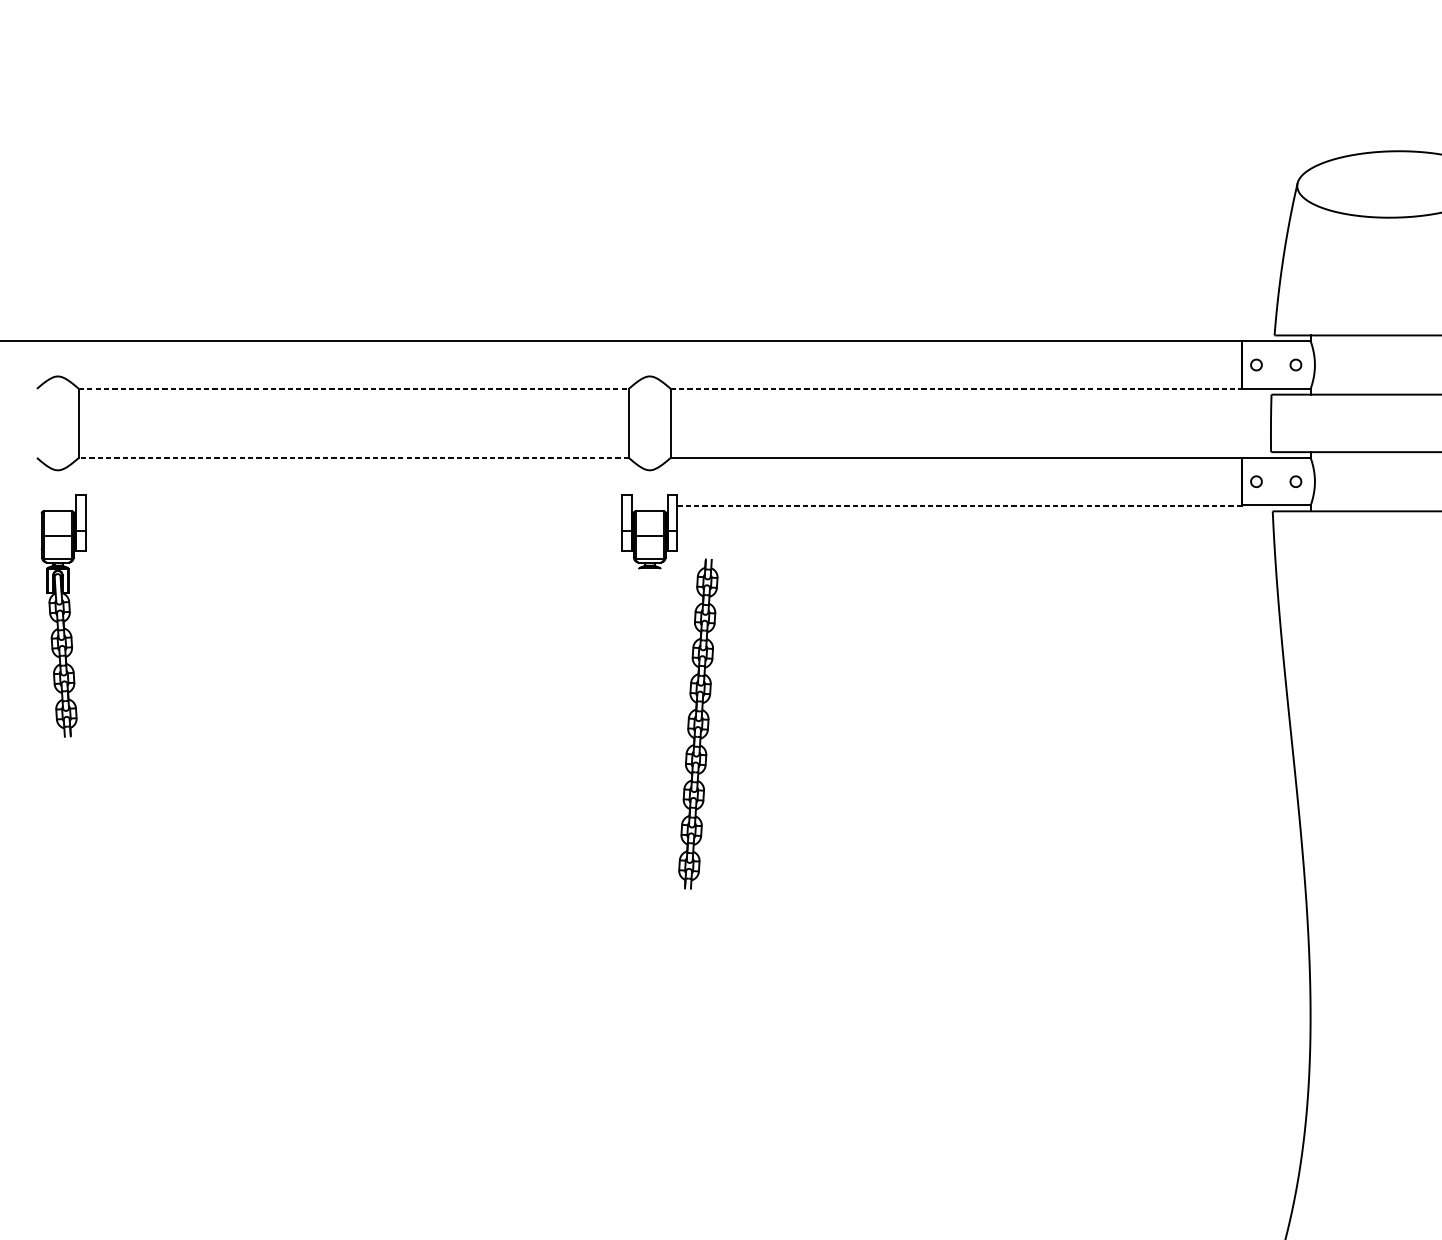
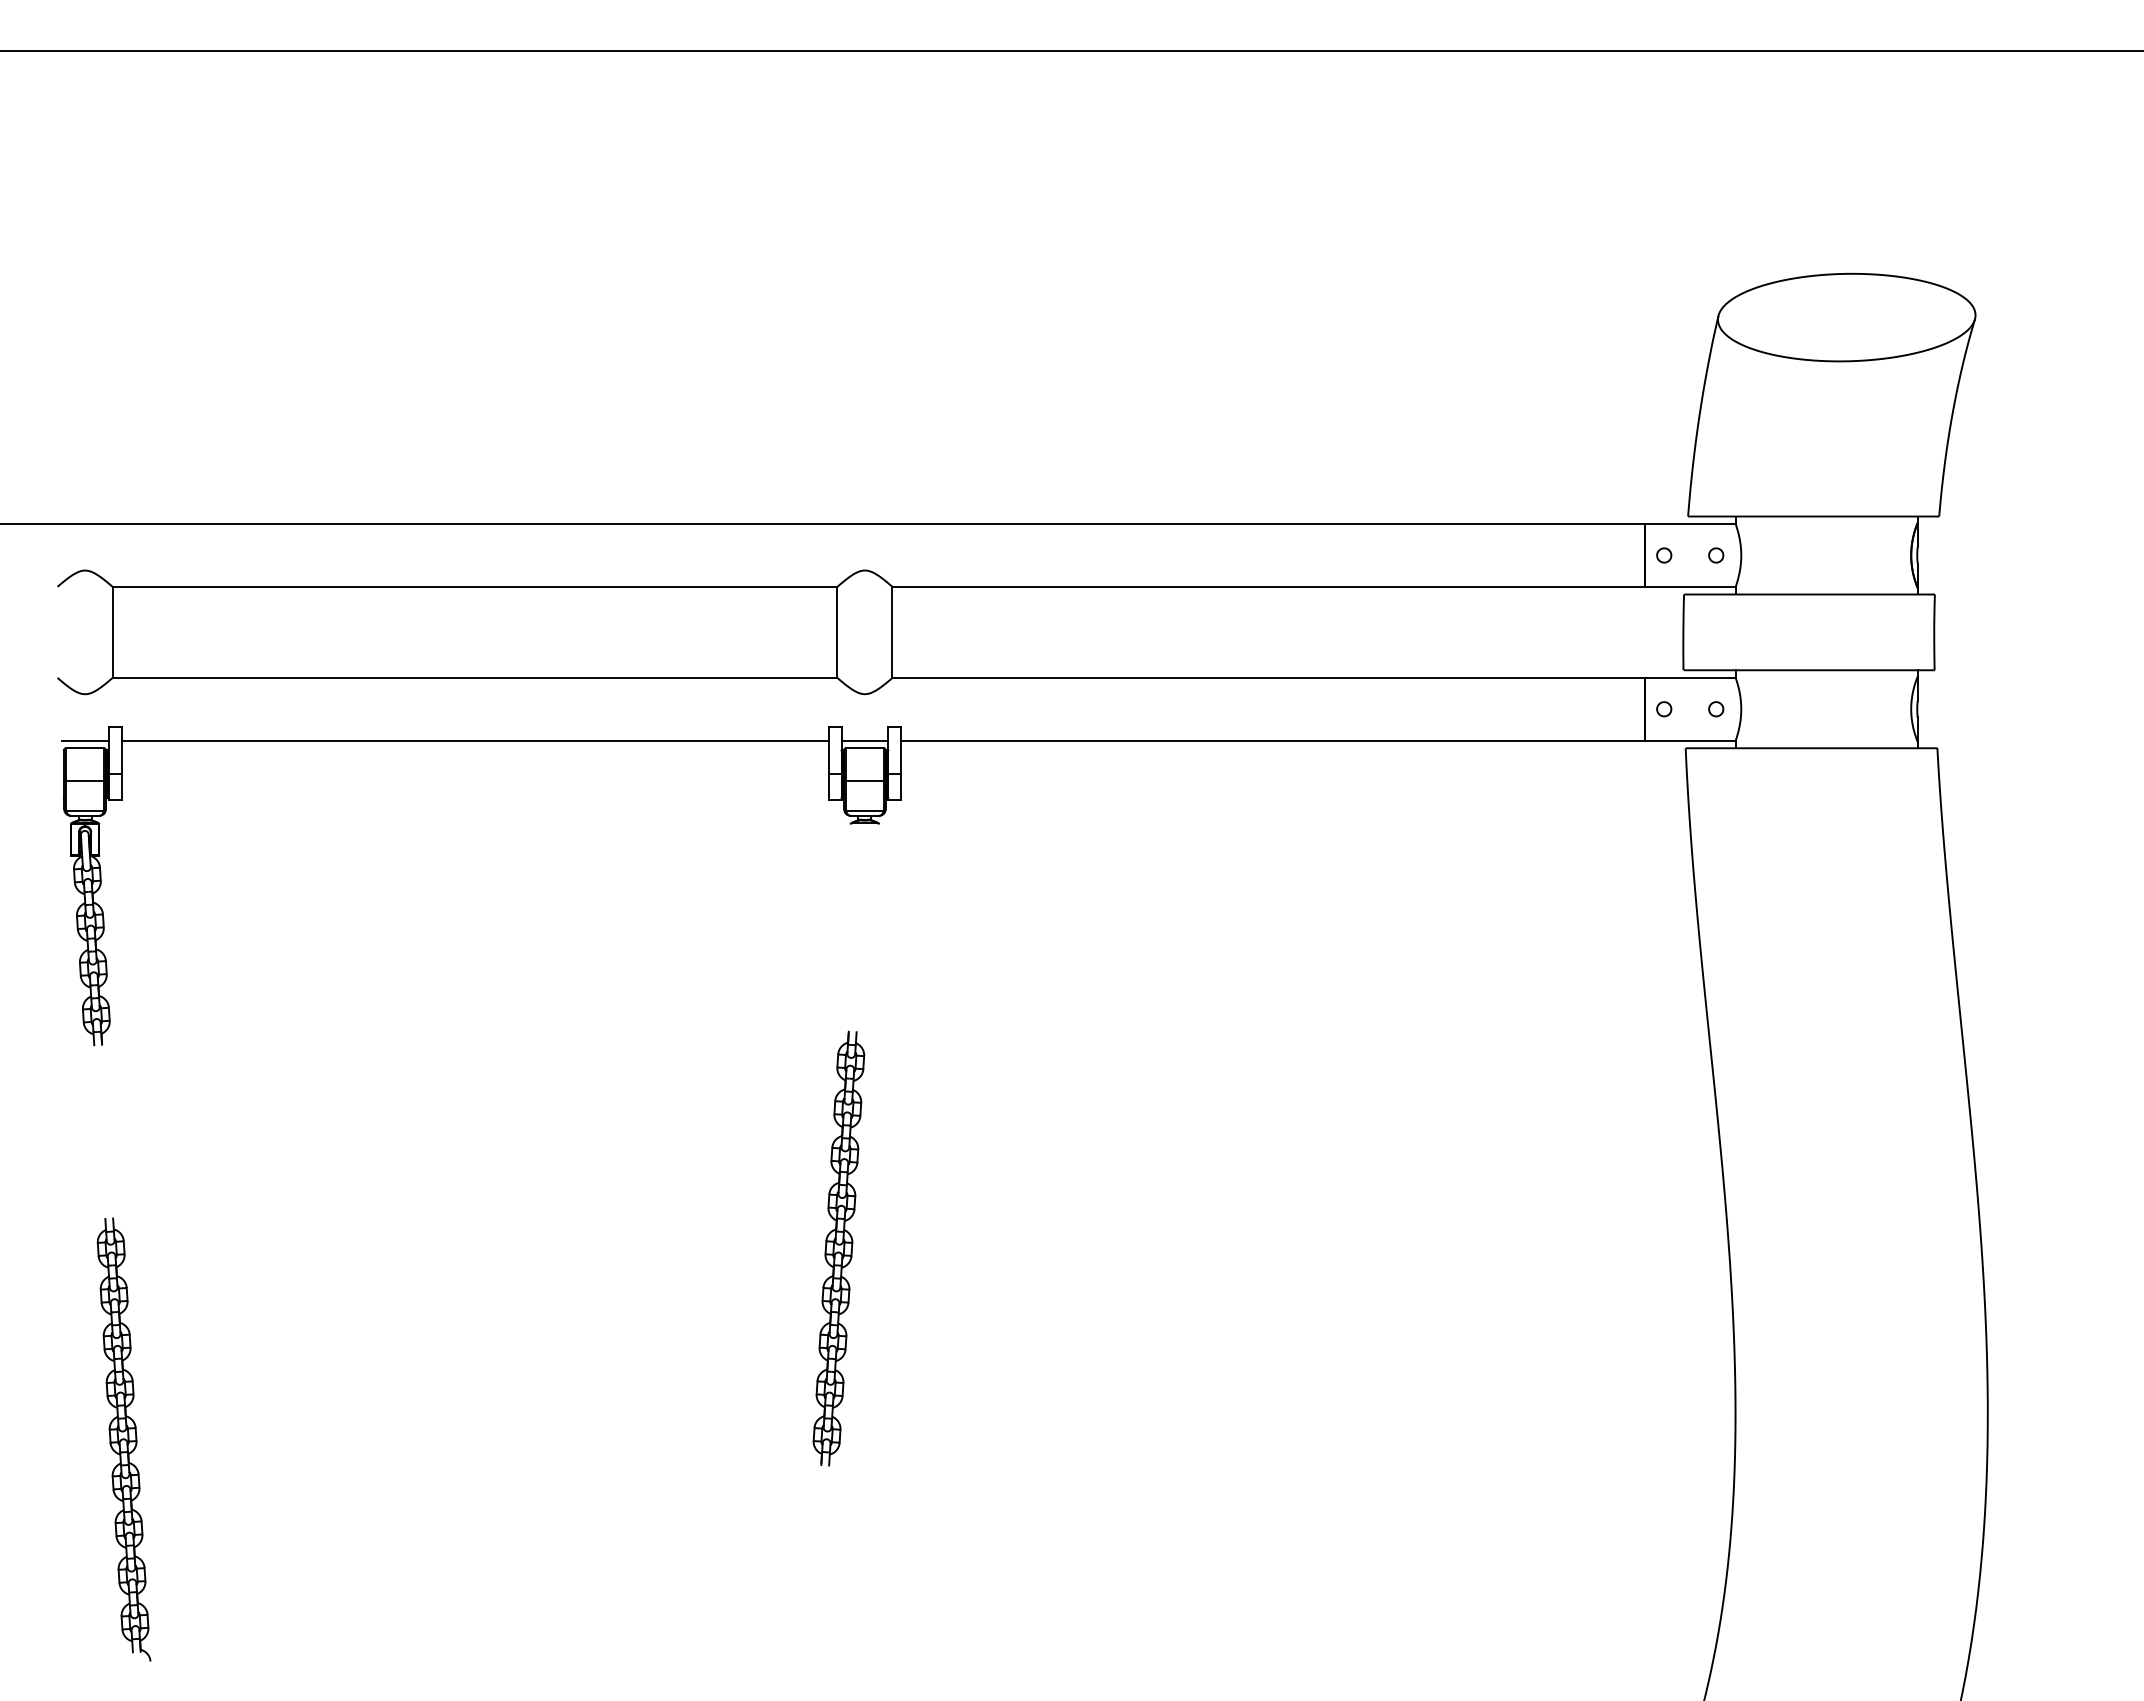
line: (354, 388) -> (475, 586), dashed -> solid
line: (956, 388) -> (1269, 586), dashed -> solid
line: (353, 457) -> (474, 677), dashed -> solid
line: (57, 505) -> (84, 740), added
line: (353, 505) -> (474, 740), added
line: (649, 505) -> (864, 740), added
line: (959, 505) -> (1273, 740), dashed -> solid
part: (698, 724) -> (838, 1248), moved
part: (87, 1035) -> (123, 1439), added

